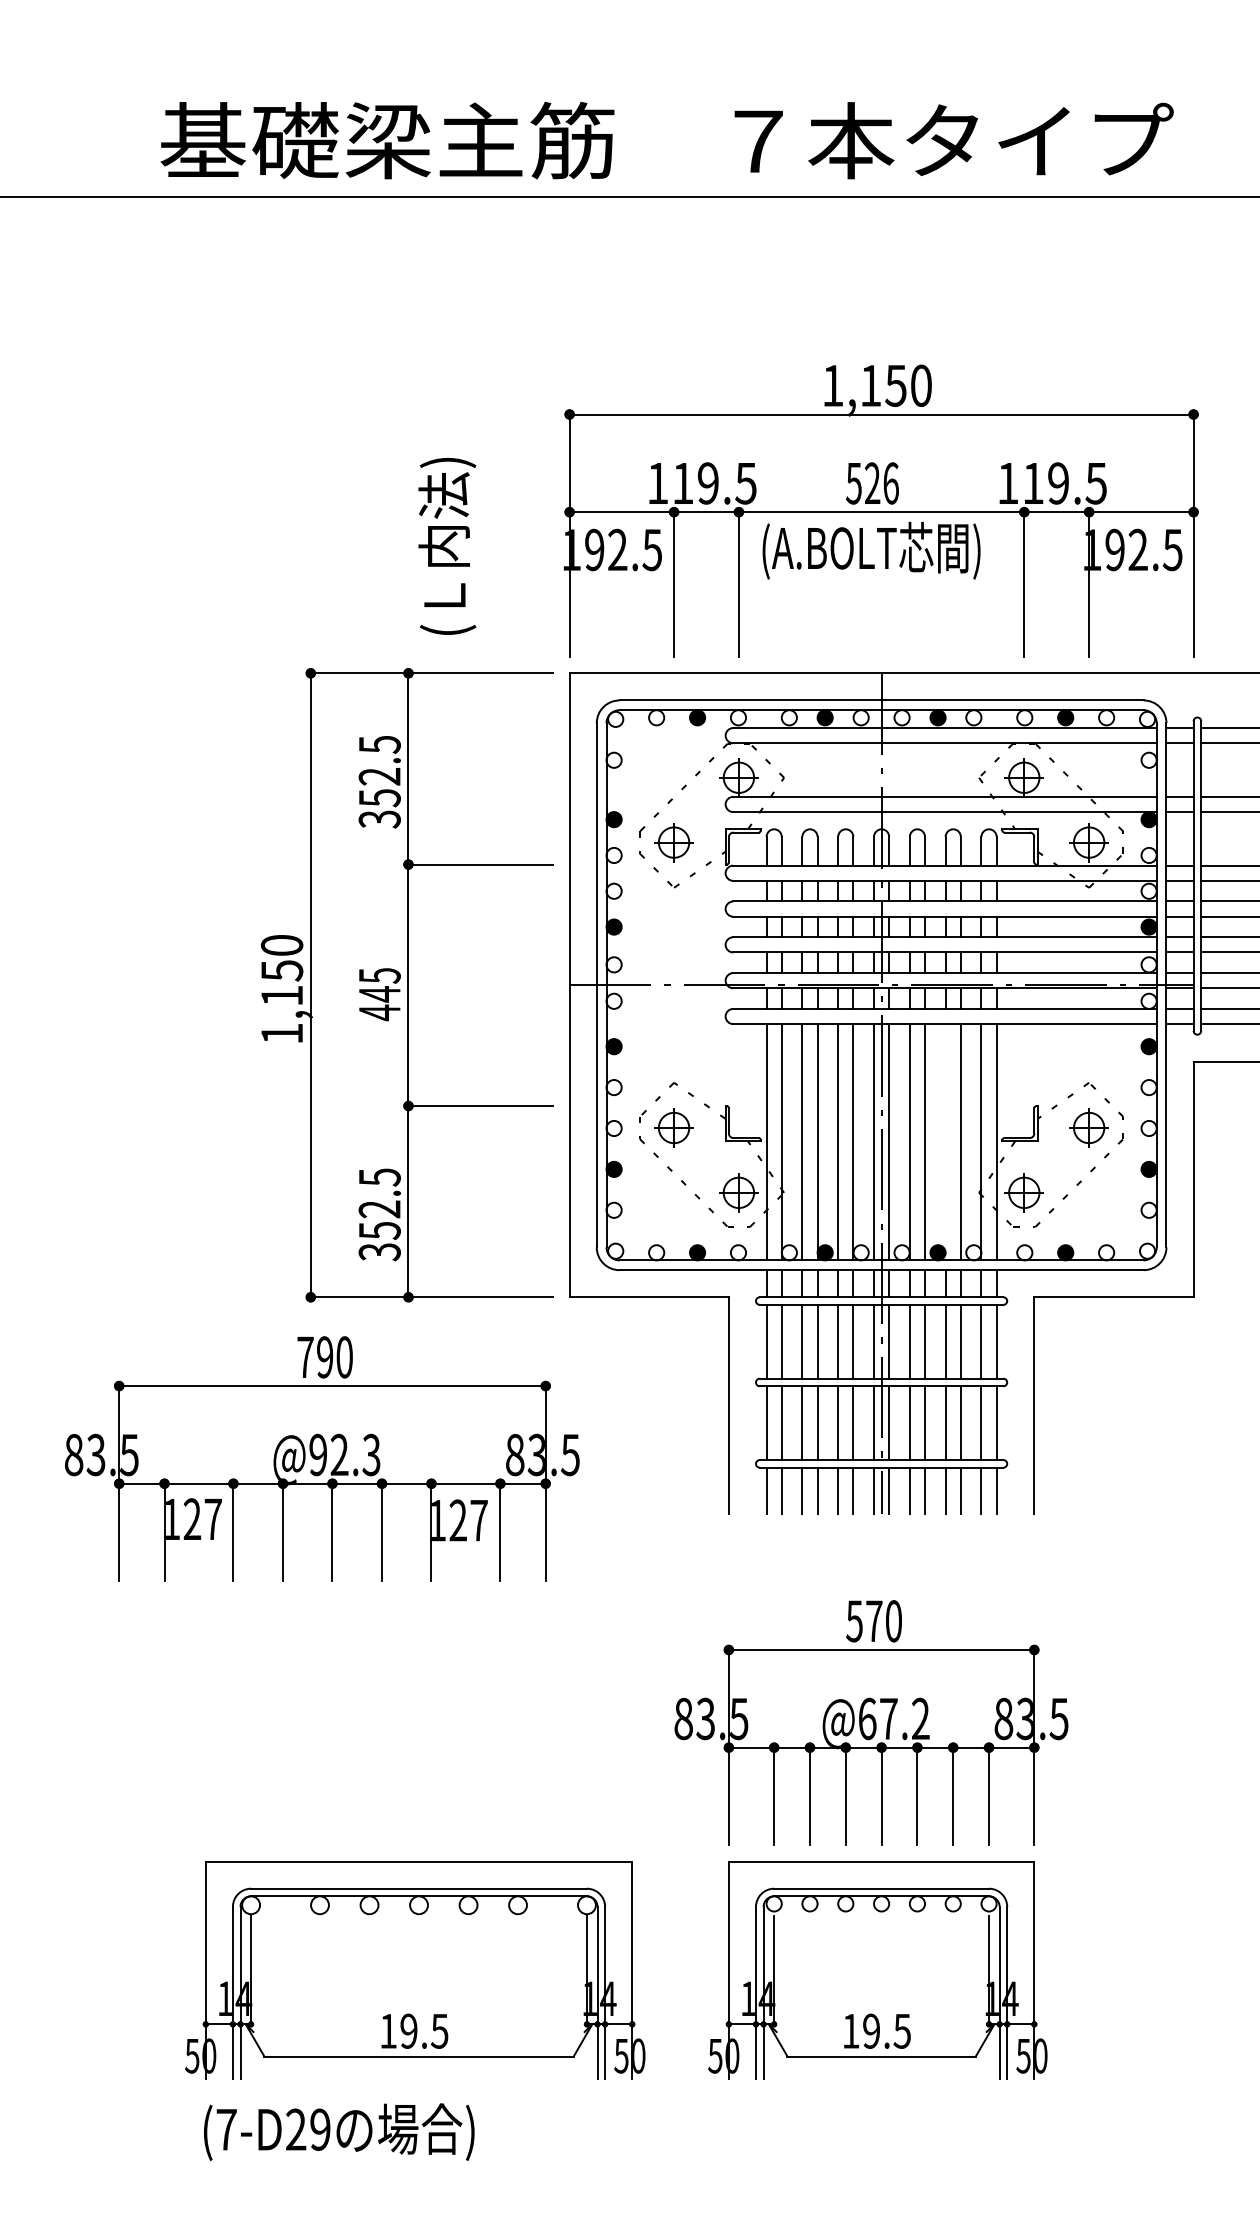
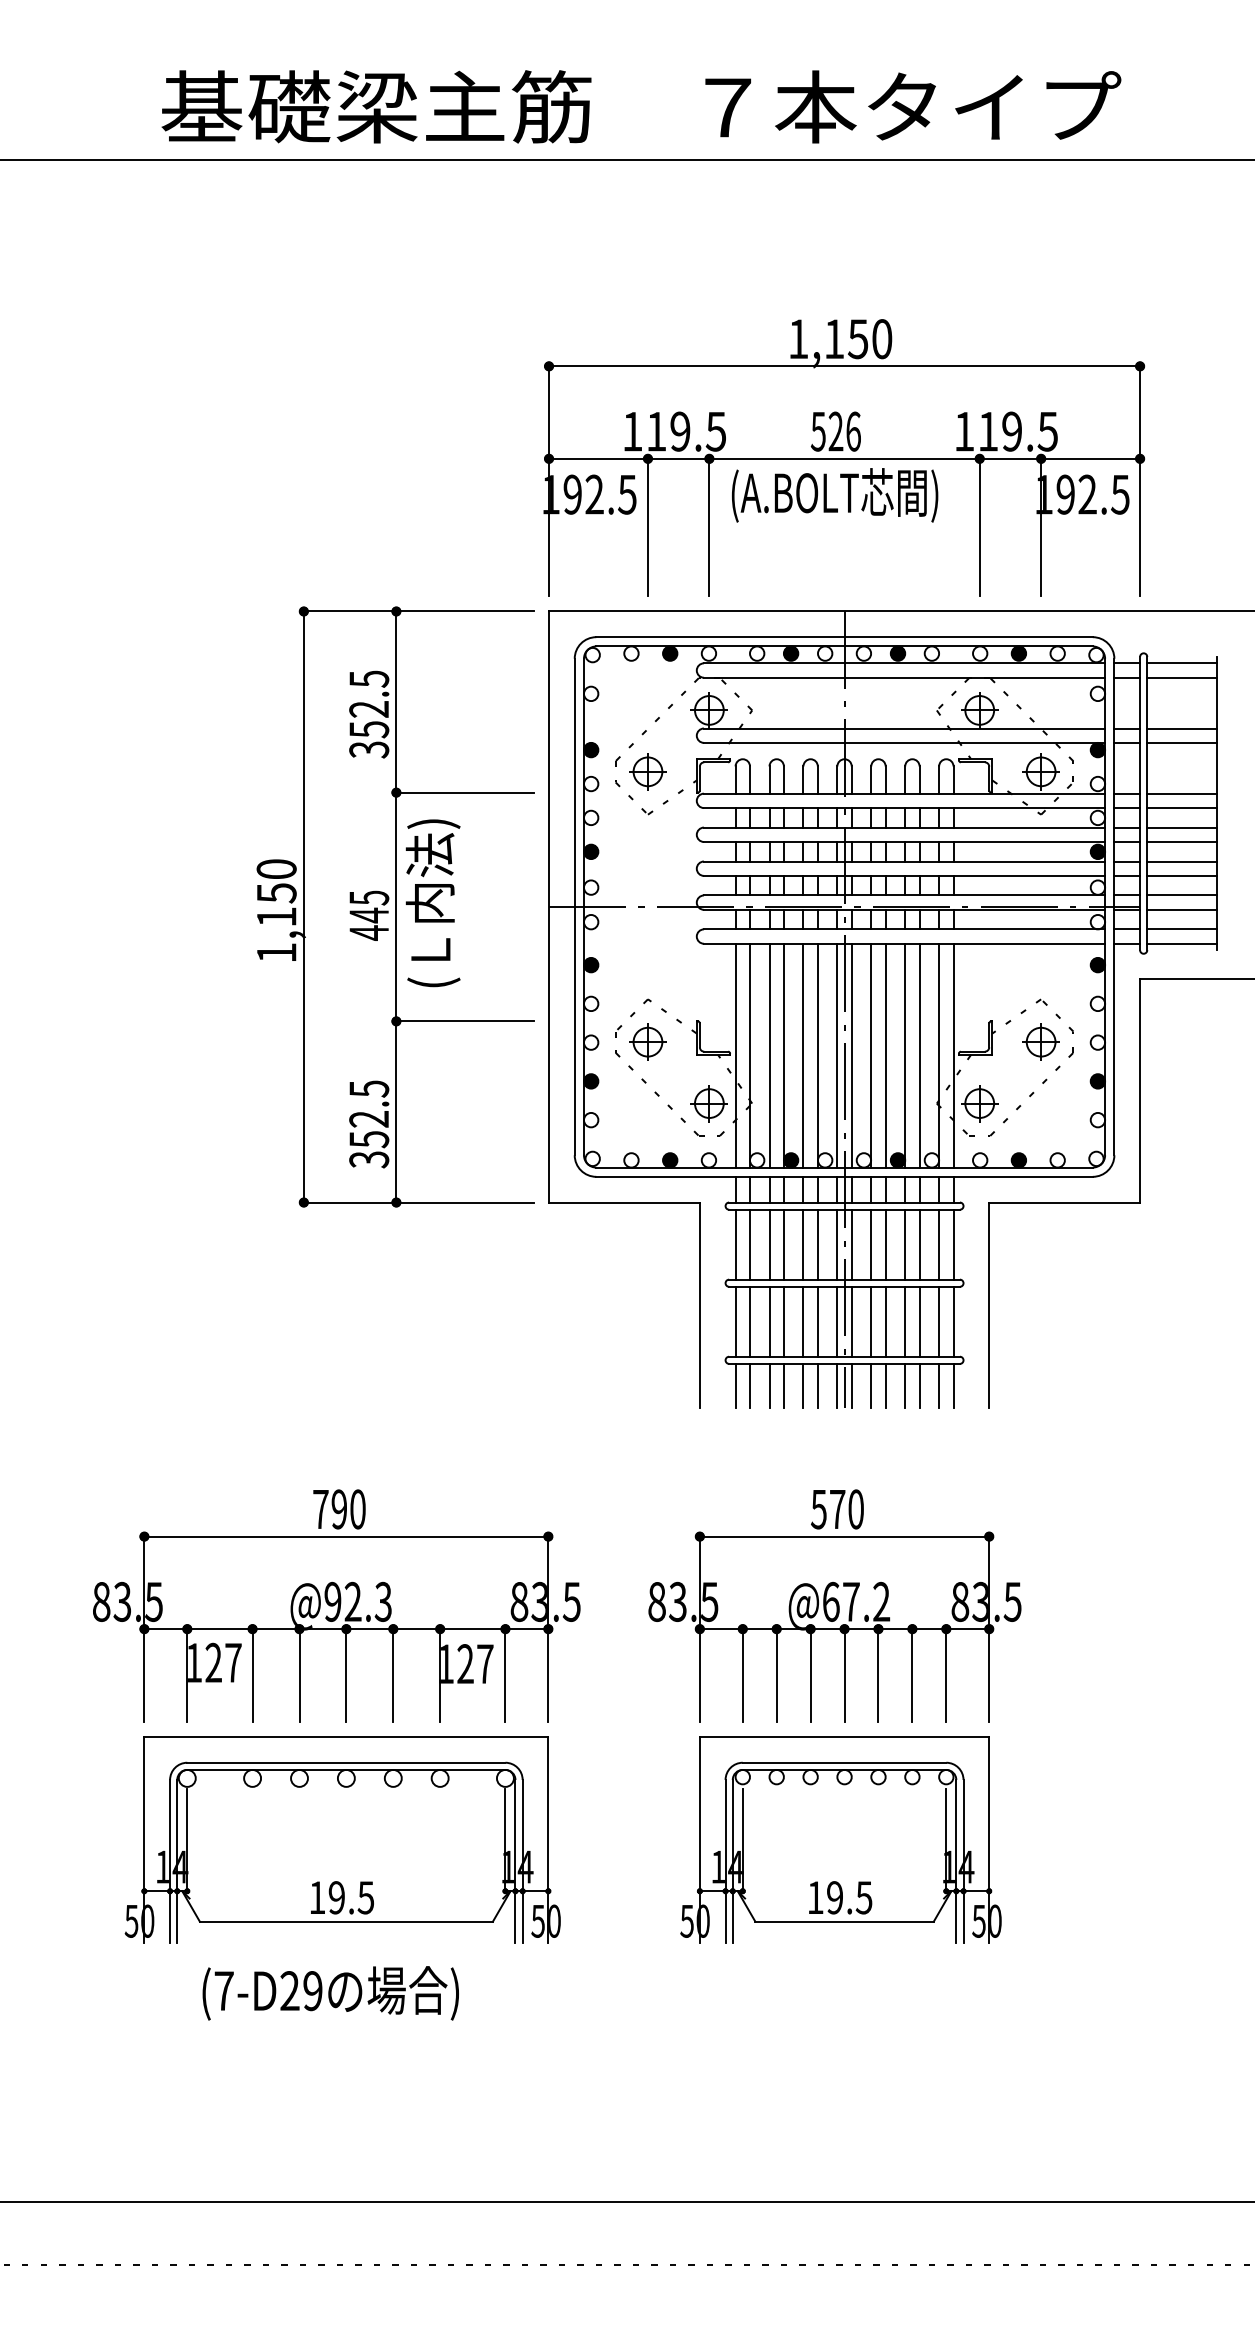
text: (446, 546) -> (432, 903), moved
line: (945, 1142) -> (905, 1055), added
part: (322, 1458) -> (336, 1605), moved
part: (414, 1969) -> (342, 1839), moved

